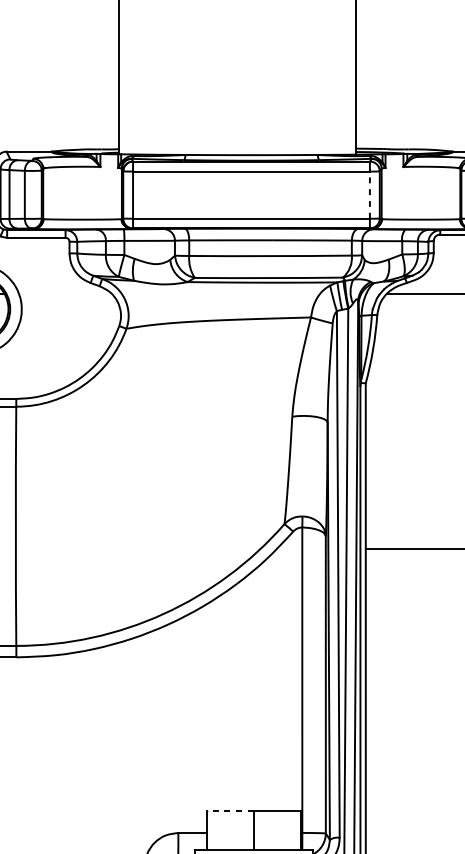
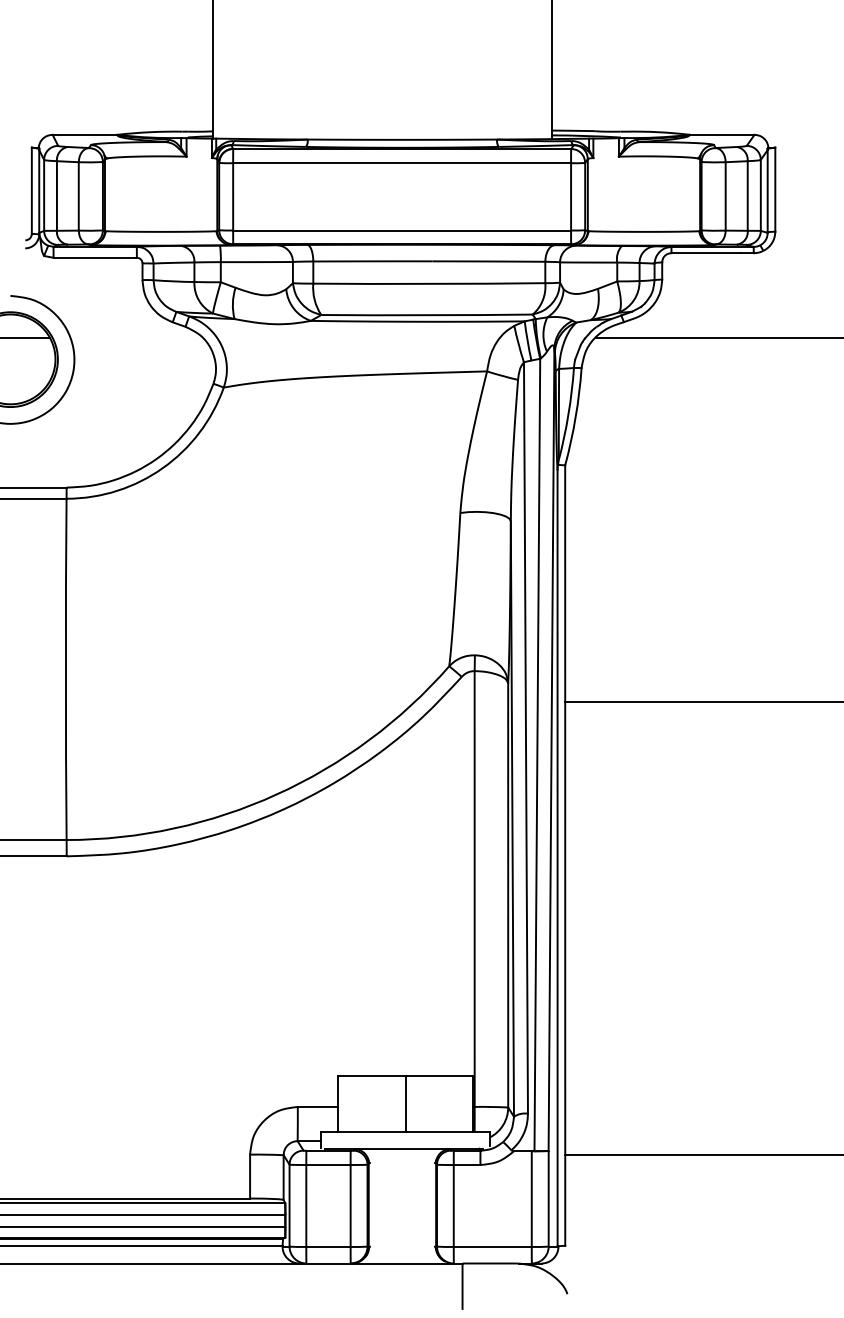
line: (370, 194) -> (571, 196), dashed -> solid
line: (230, 810) -> (371, 1075), dashed -> solid

